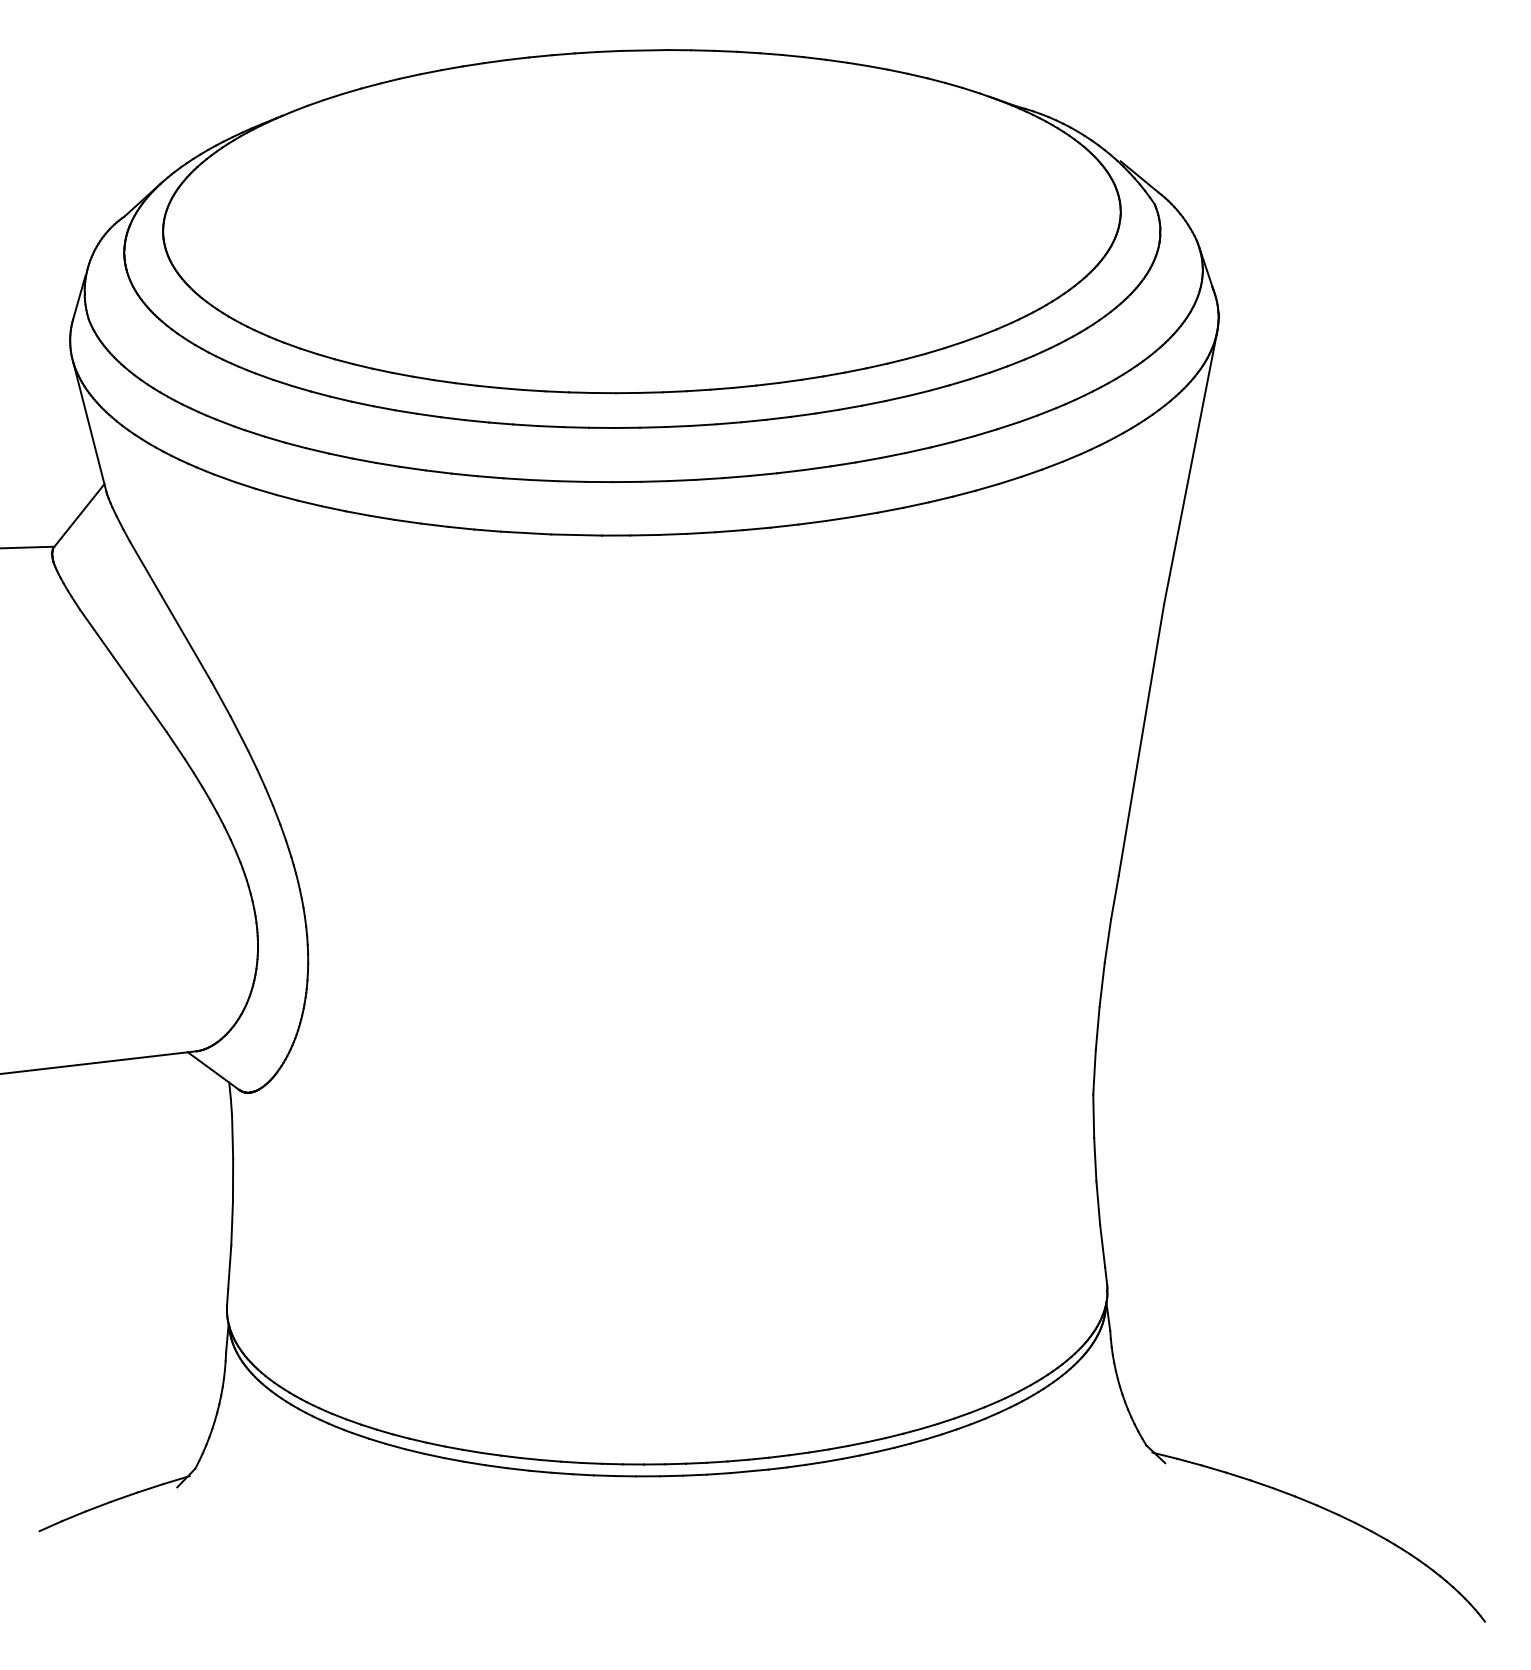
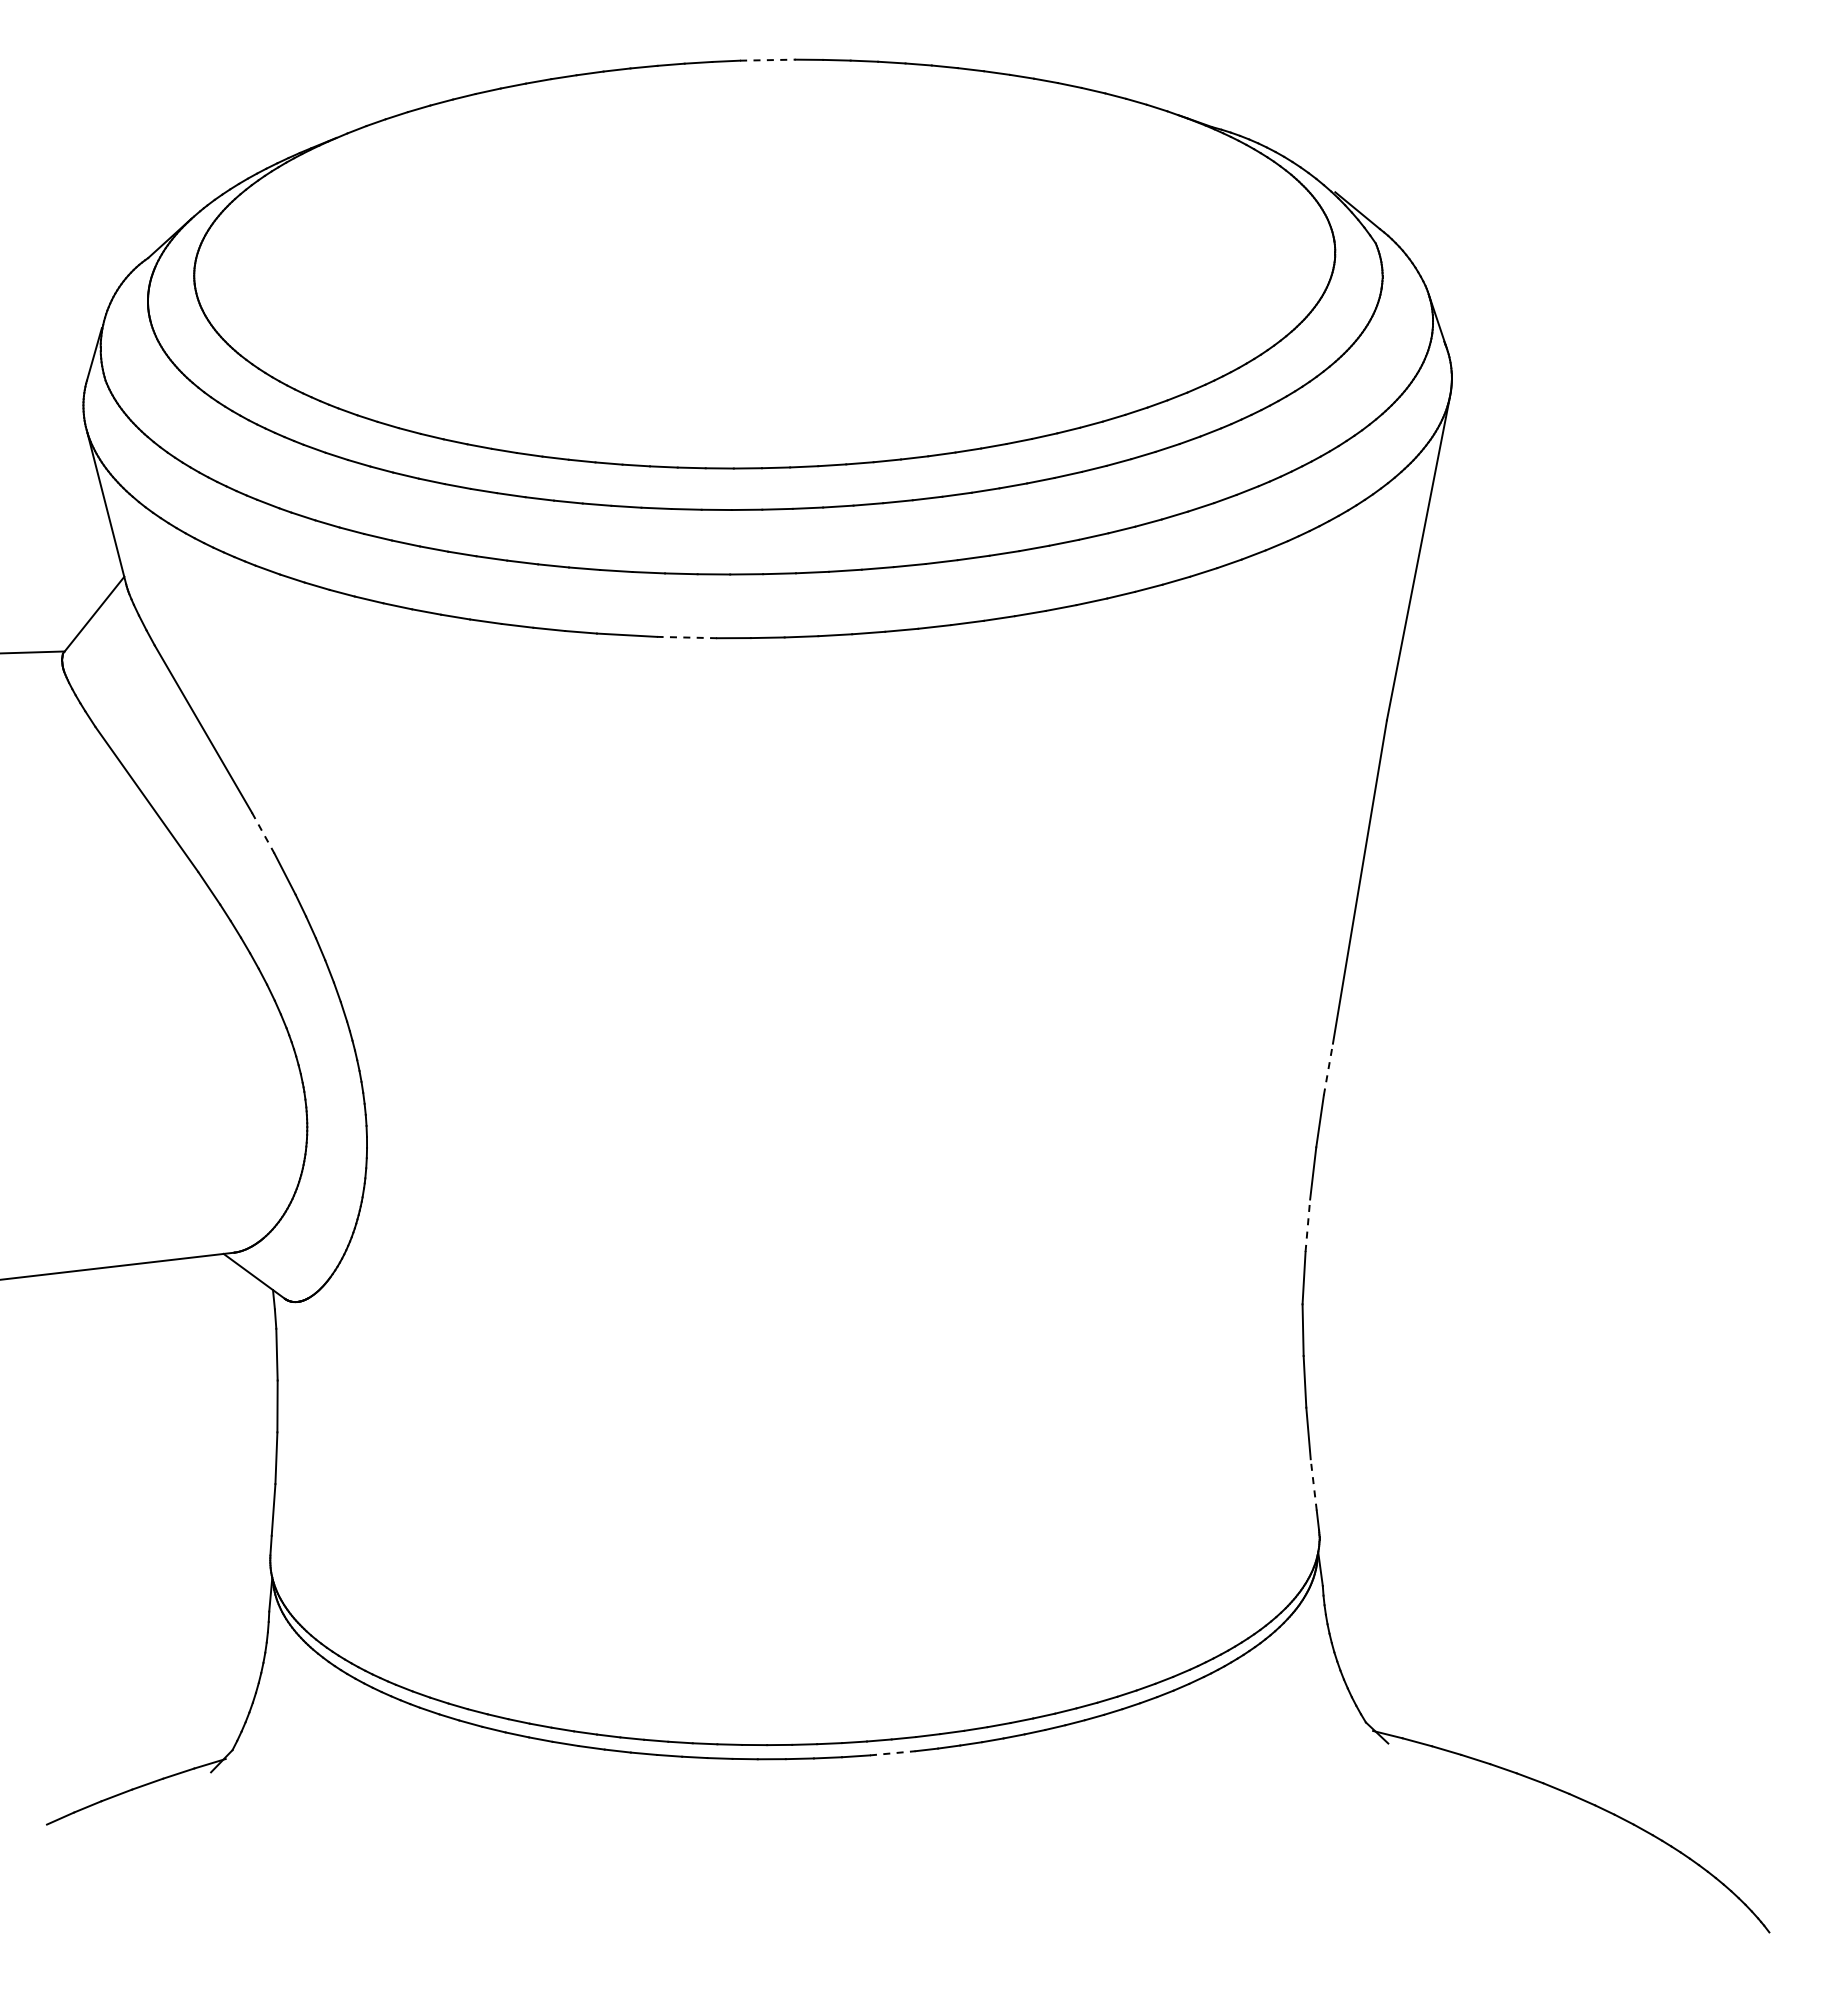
line: (644, 50) -> (767, 60), solid -> dashed
line: (576, 534) -> (686, 637), solid -> dashed
line: (221, 699) -> (263, 833), solid -> dashed
line: (1115, 897) -> (1328, 1069), solid -> dashed
line: (1097, 1028) -> (1307, 1225), solid -> dashed
line: (1102, 1245) -> (1313, 1484), solid -> dashed
line: (749, 1471) -> (892, 1753), solid -> dashed

